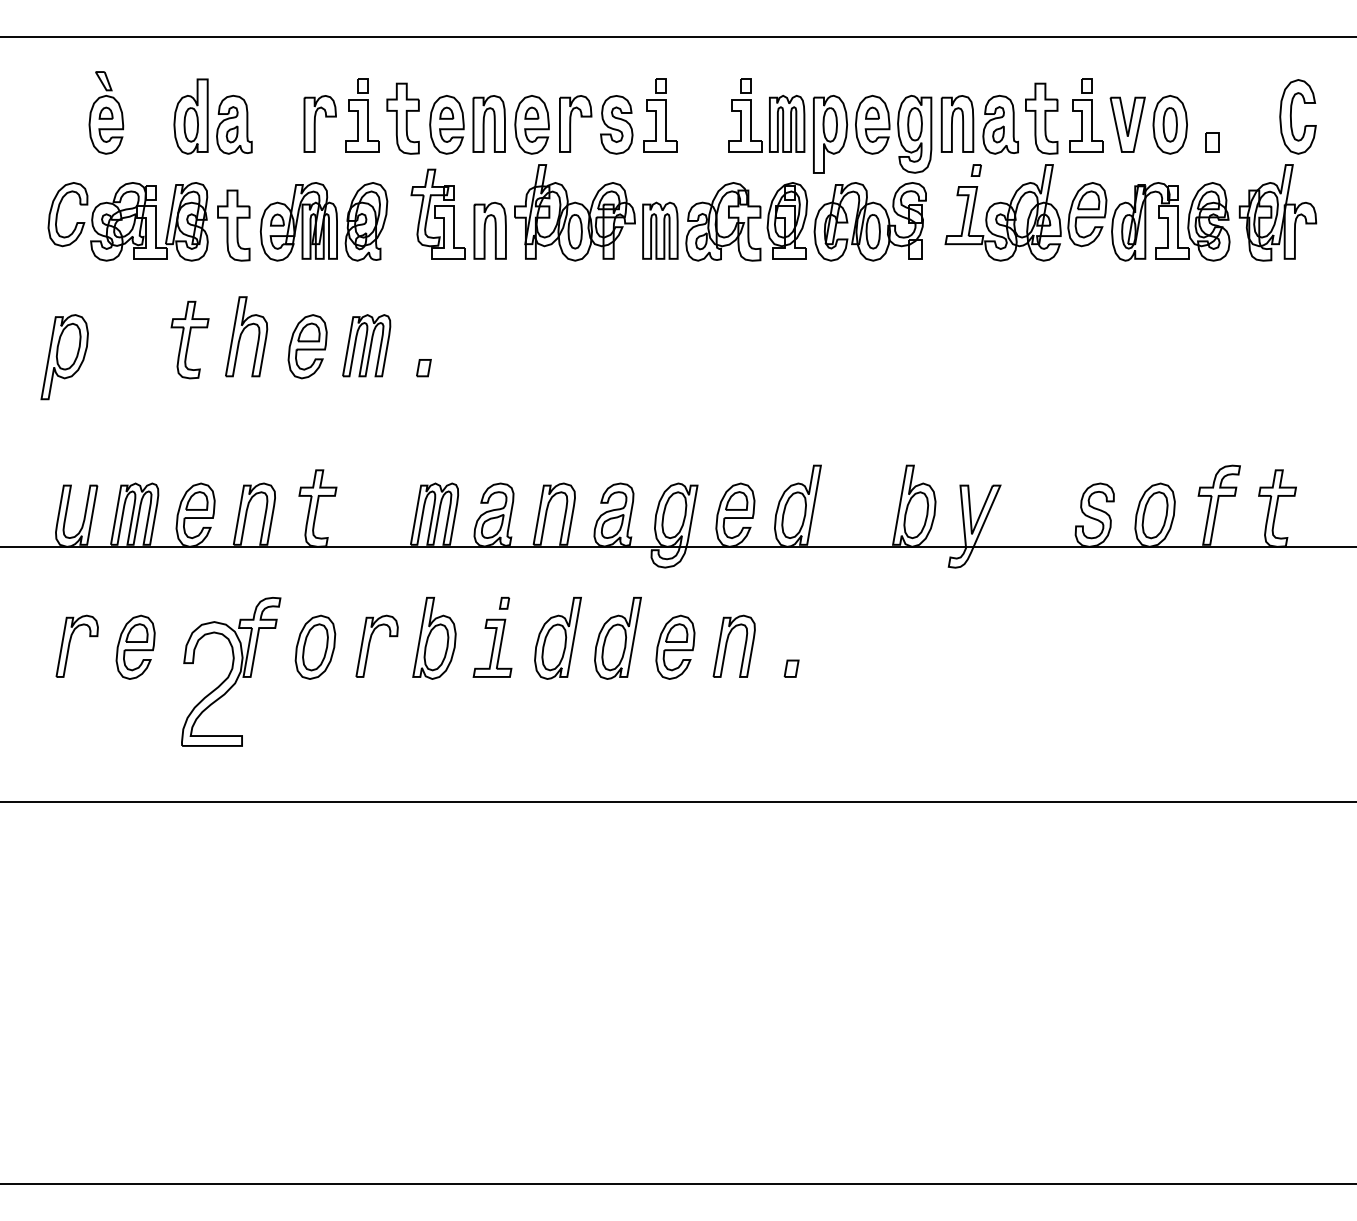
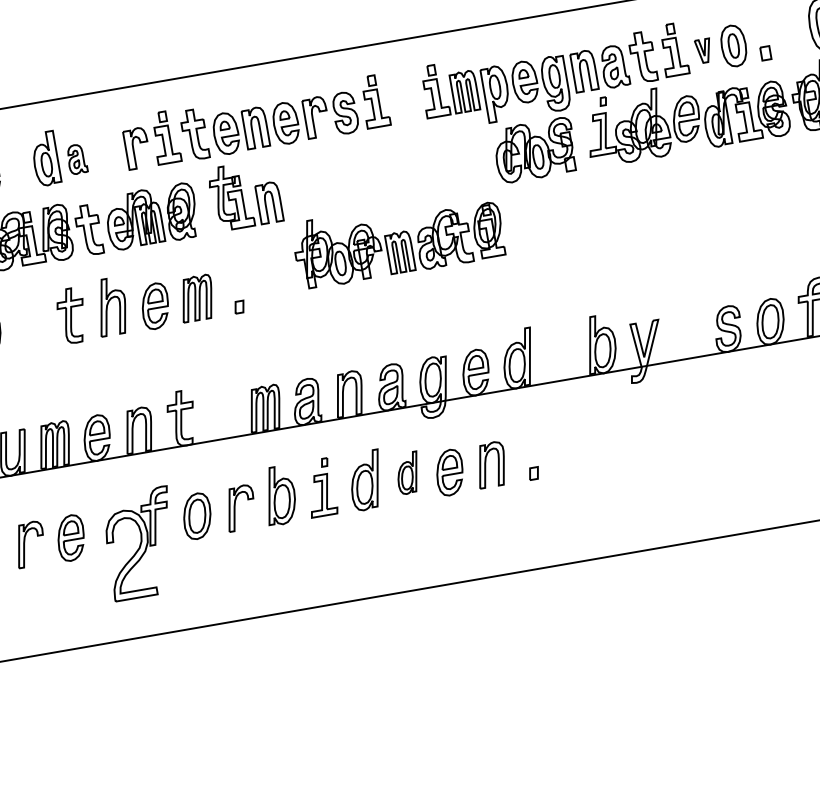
part: (234, 124) -> (77, 159), size x0.7
part: (1127, 124) -> (703, 50), size x0.6
part: (660, 212) -> (398, 239), moved
part: (617, 637) -> (408, 472), size x0.7

